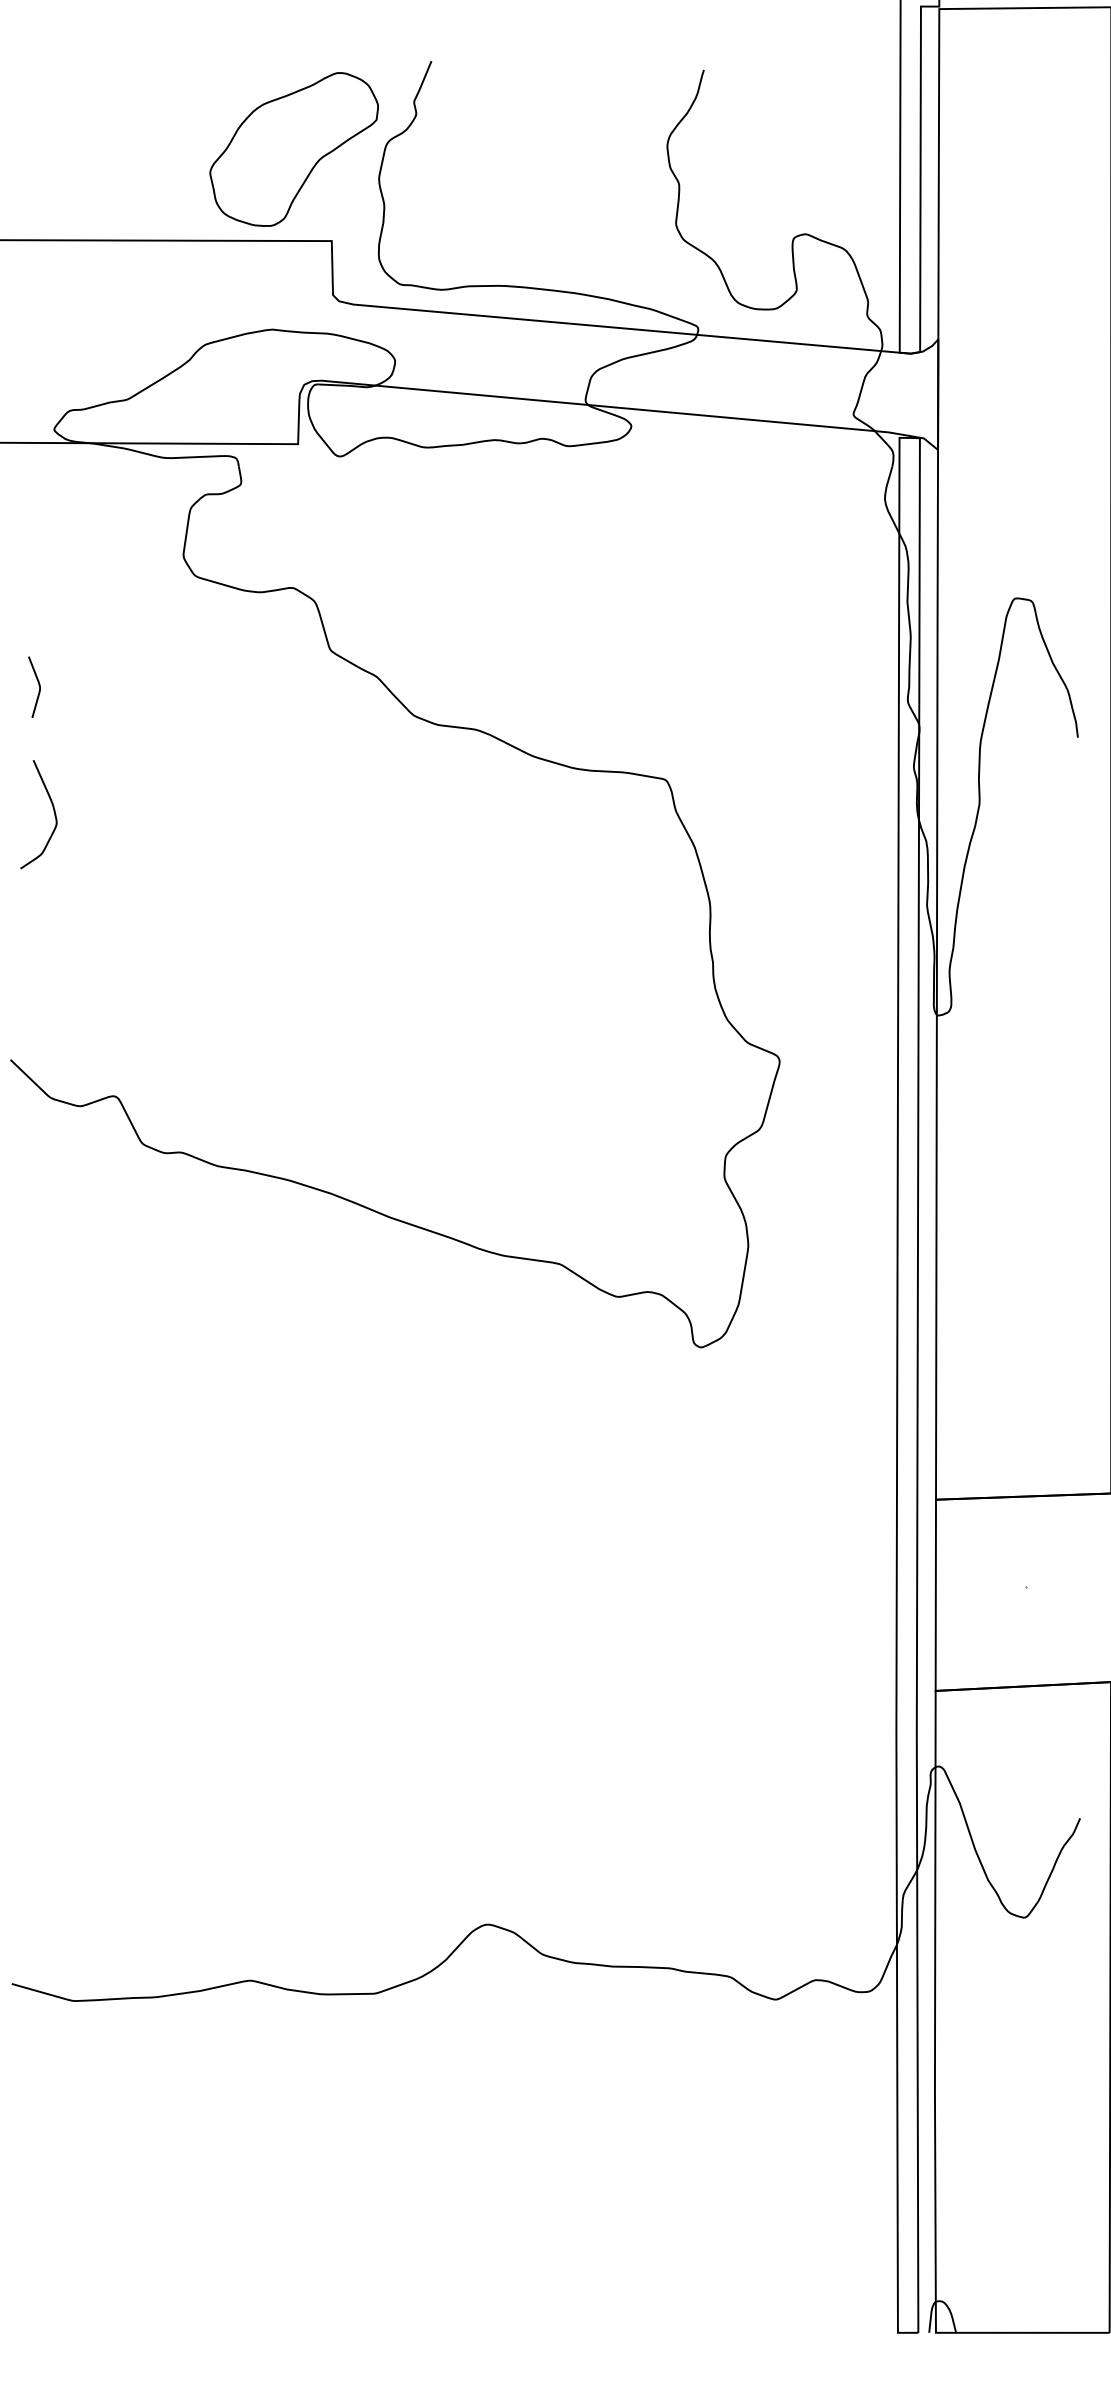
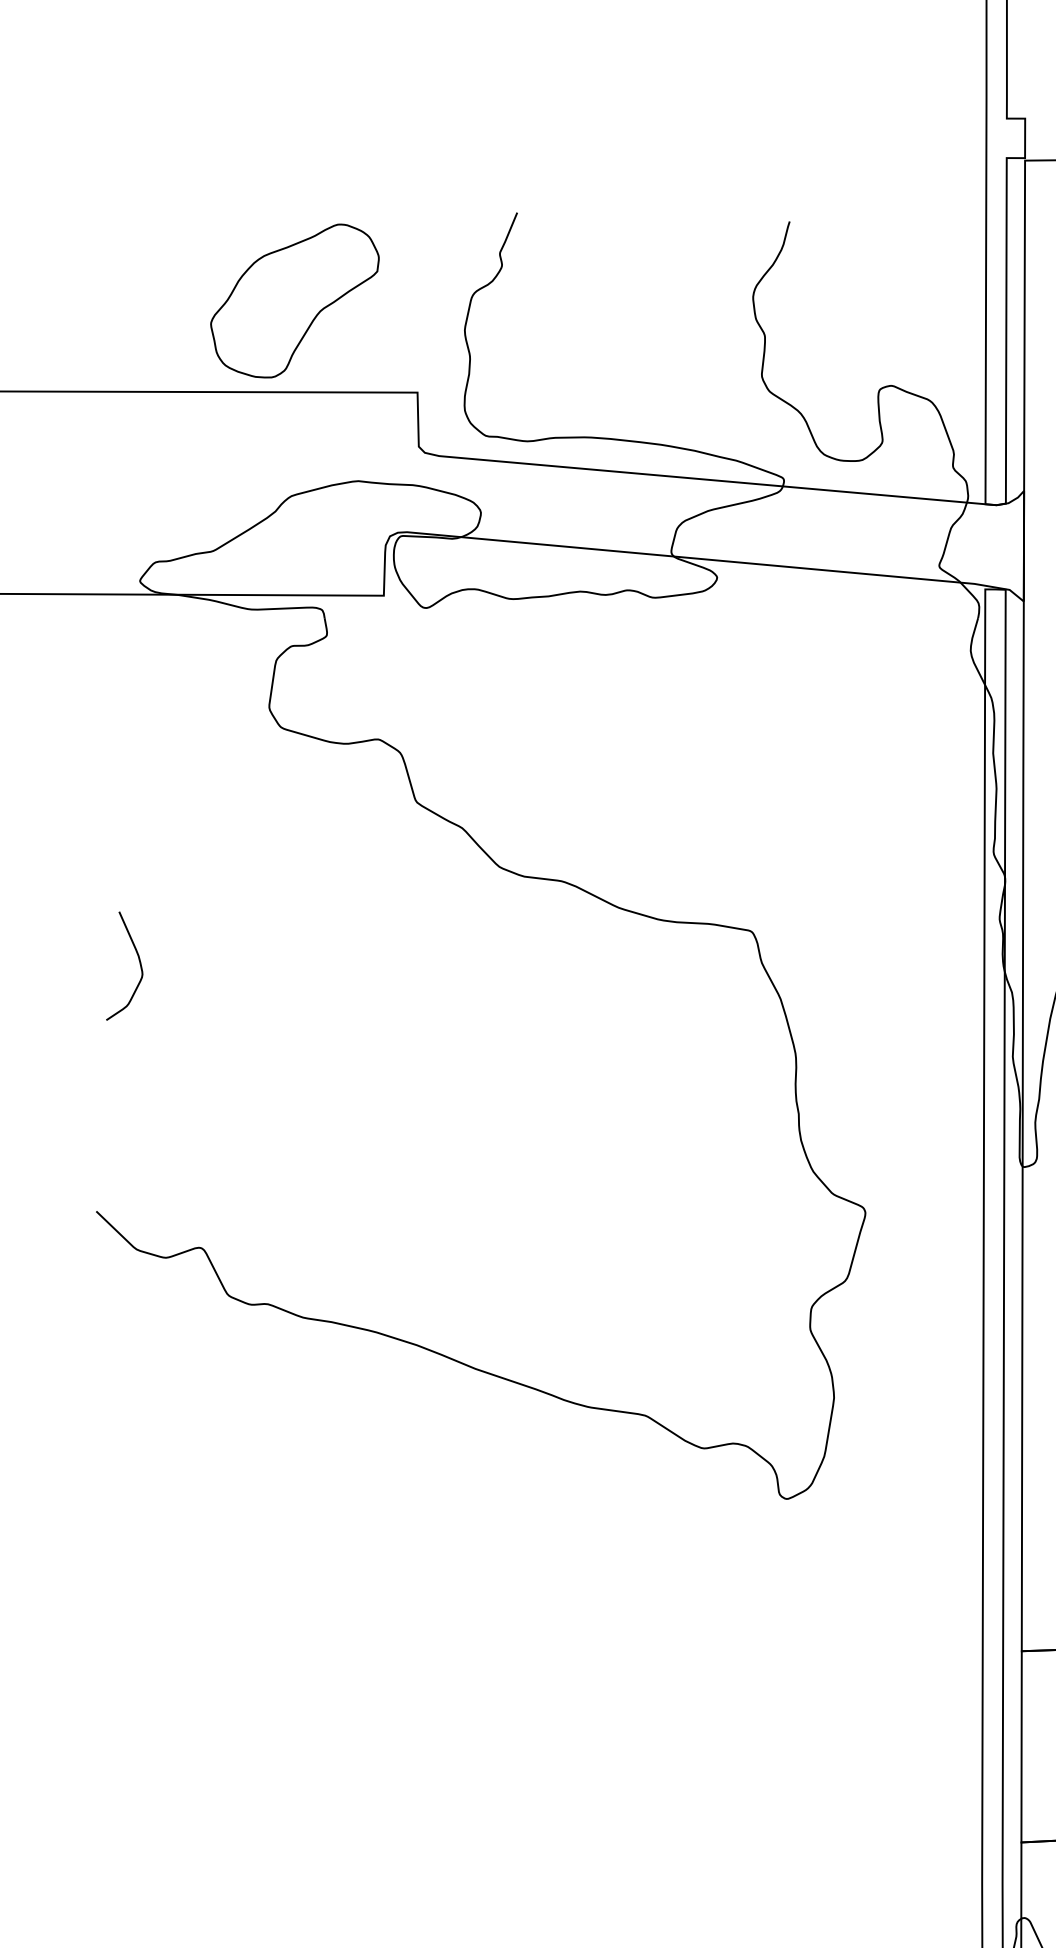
part: (293, 149) -> (294, 301), moved
curve: (38, 685) -> (124, 837), removed

